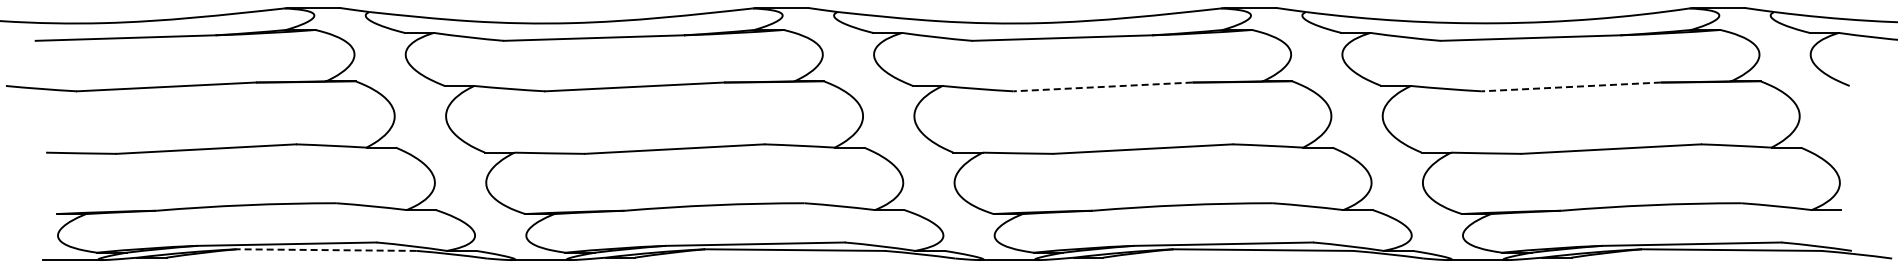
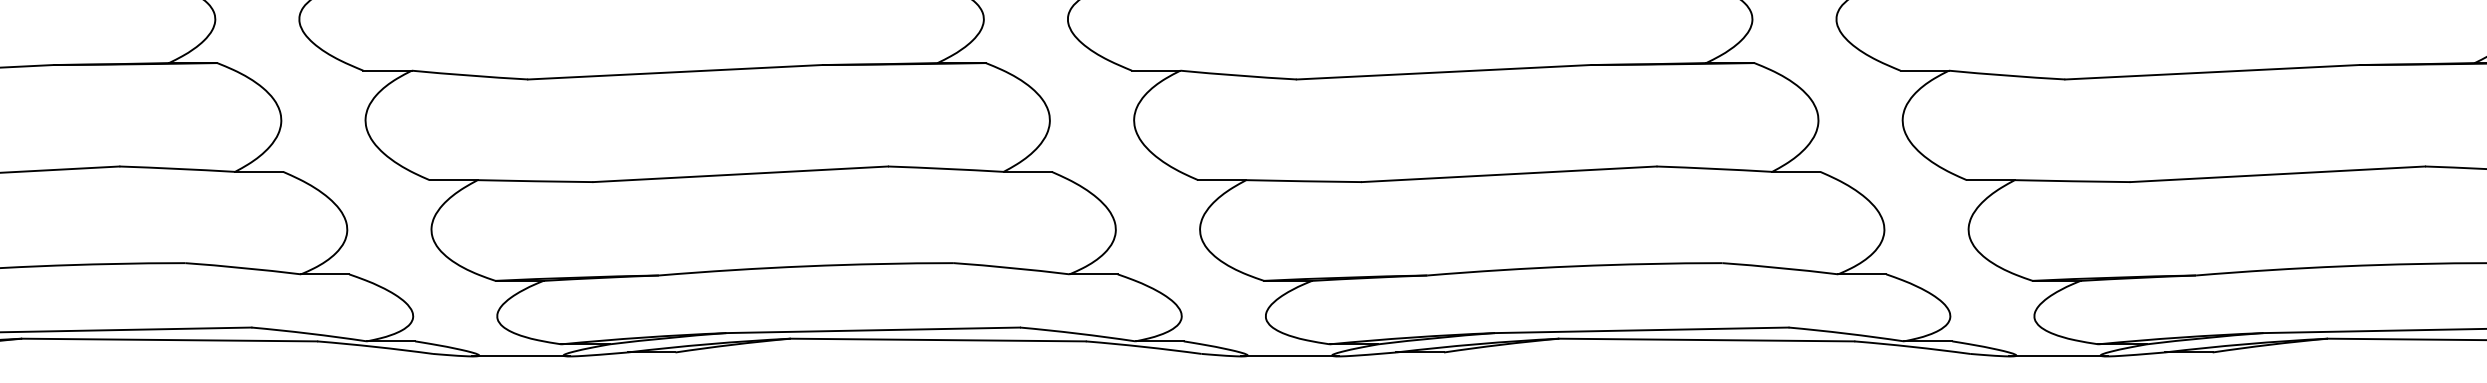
line: (1103, 86) -> (1444, 71), dashed -> solid
line: (1571, 86) -> (2212, 71), dashed -> solid
line: (326, 250) -> (169, 340), dashed -> solid

